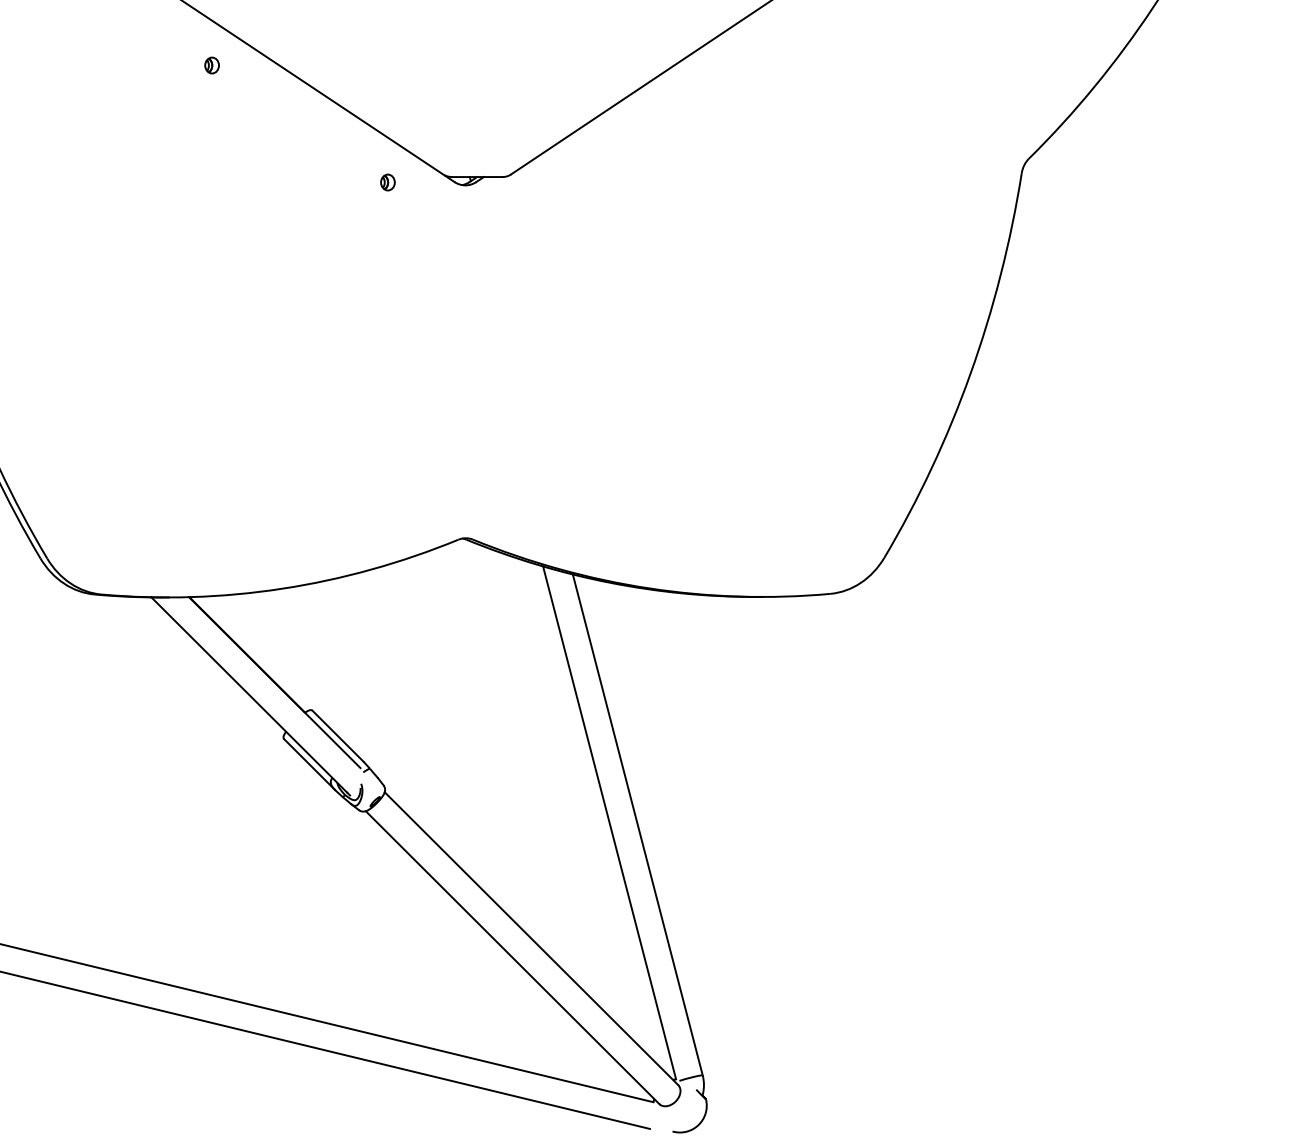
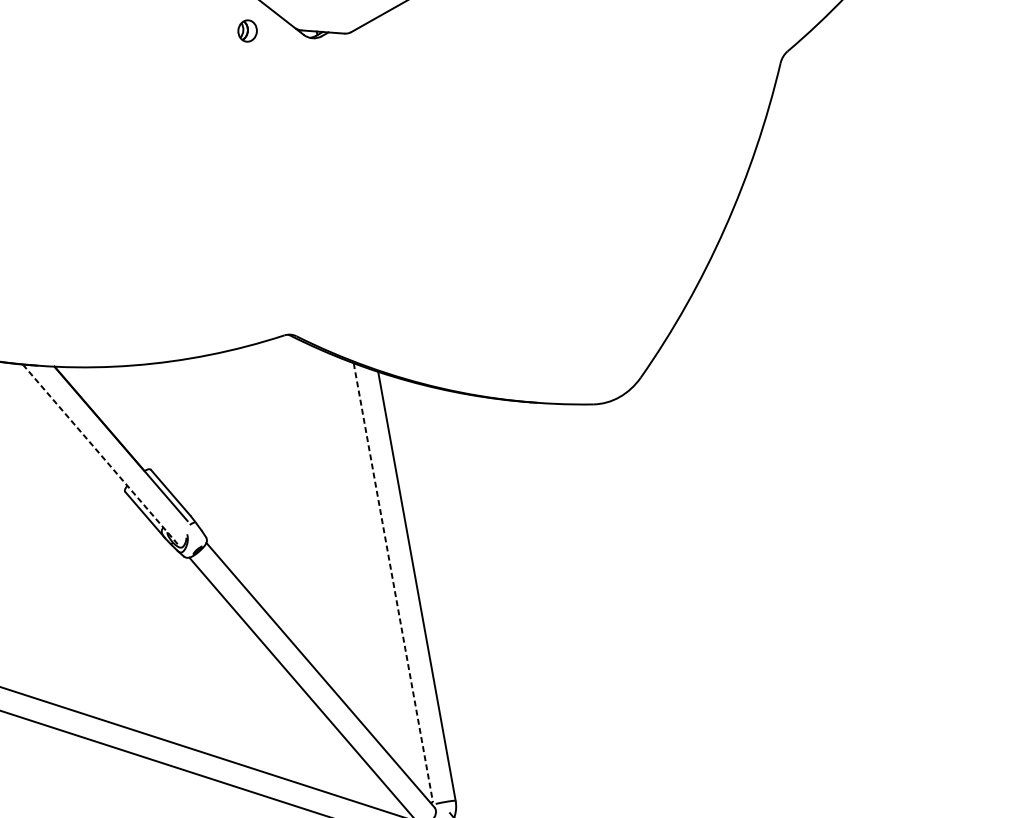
part: (387, 182) -> (247, 30), size x1.6
line: (249, 695) -> (98, 453), solid -> dashed
line: (609, 822) -> (393, 582), solid -> dashed

